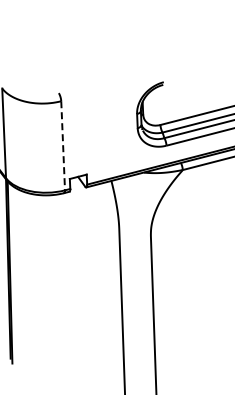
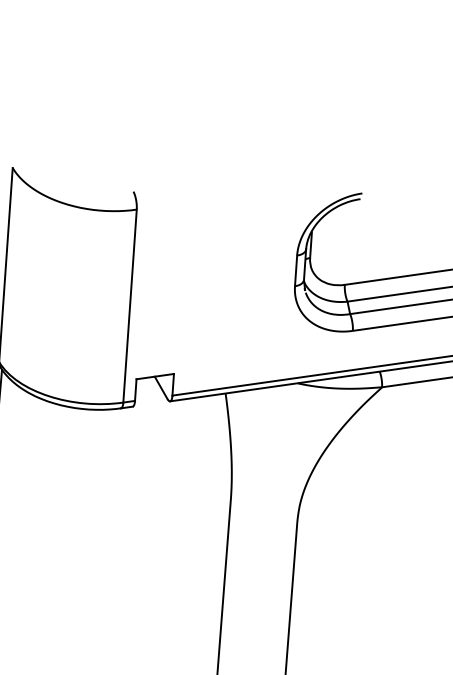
line: (63, 145) -> (130, 305), dashed -> solid

